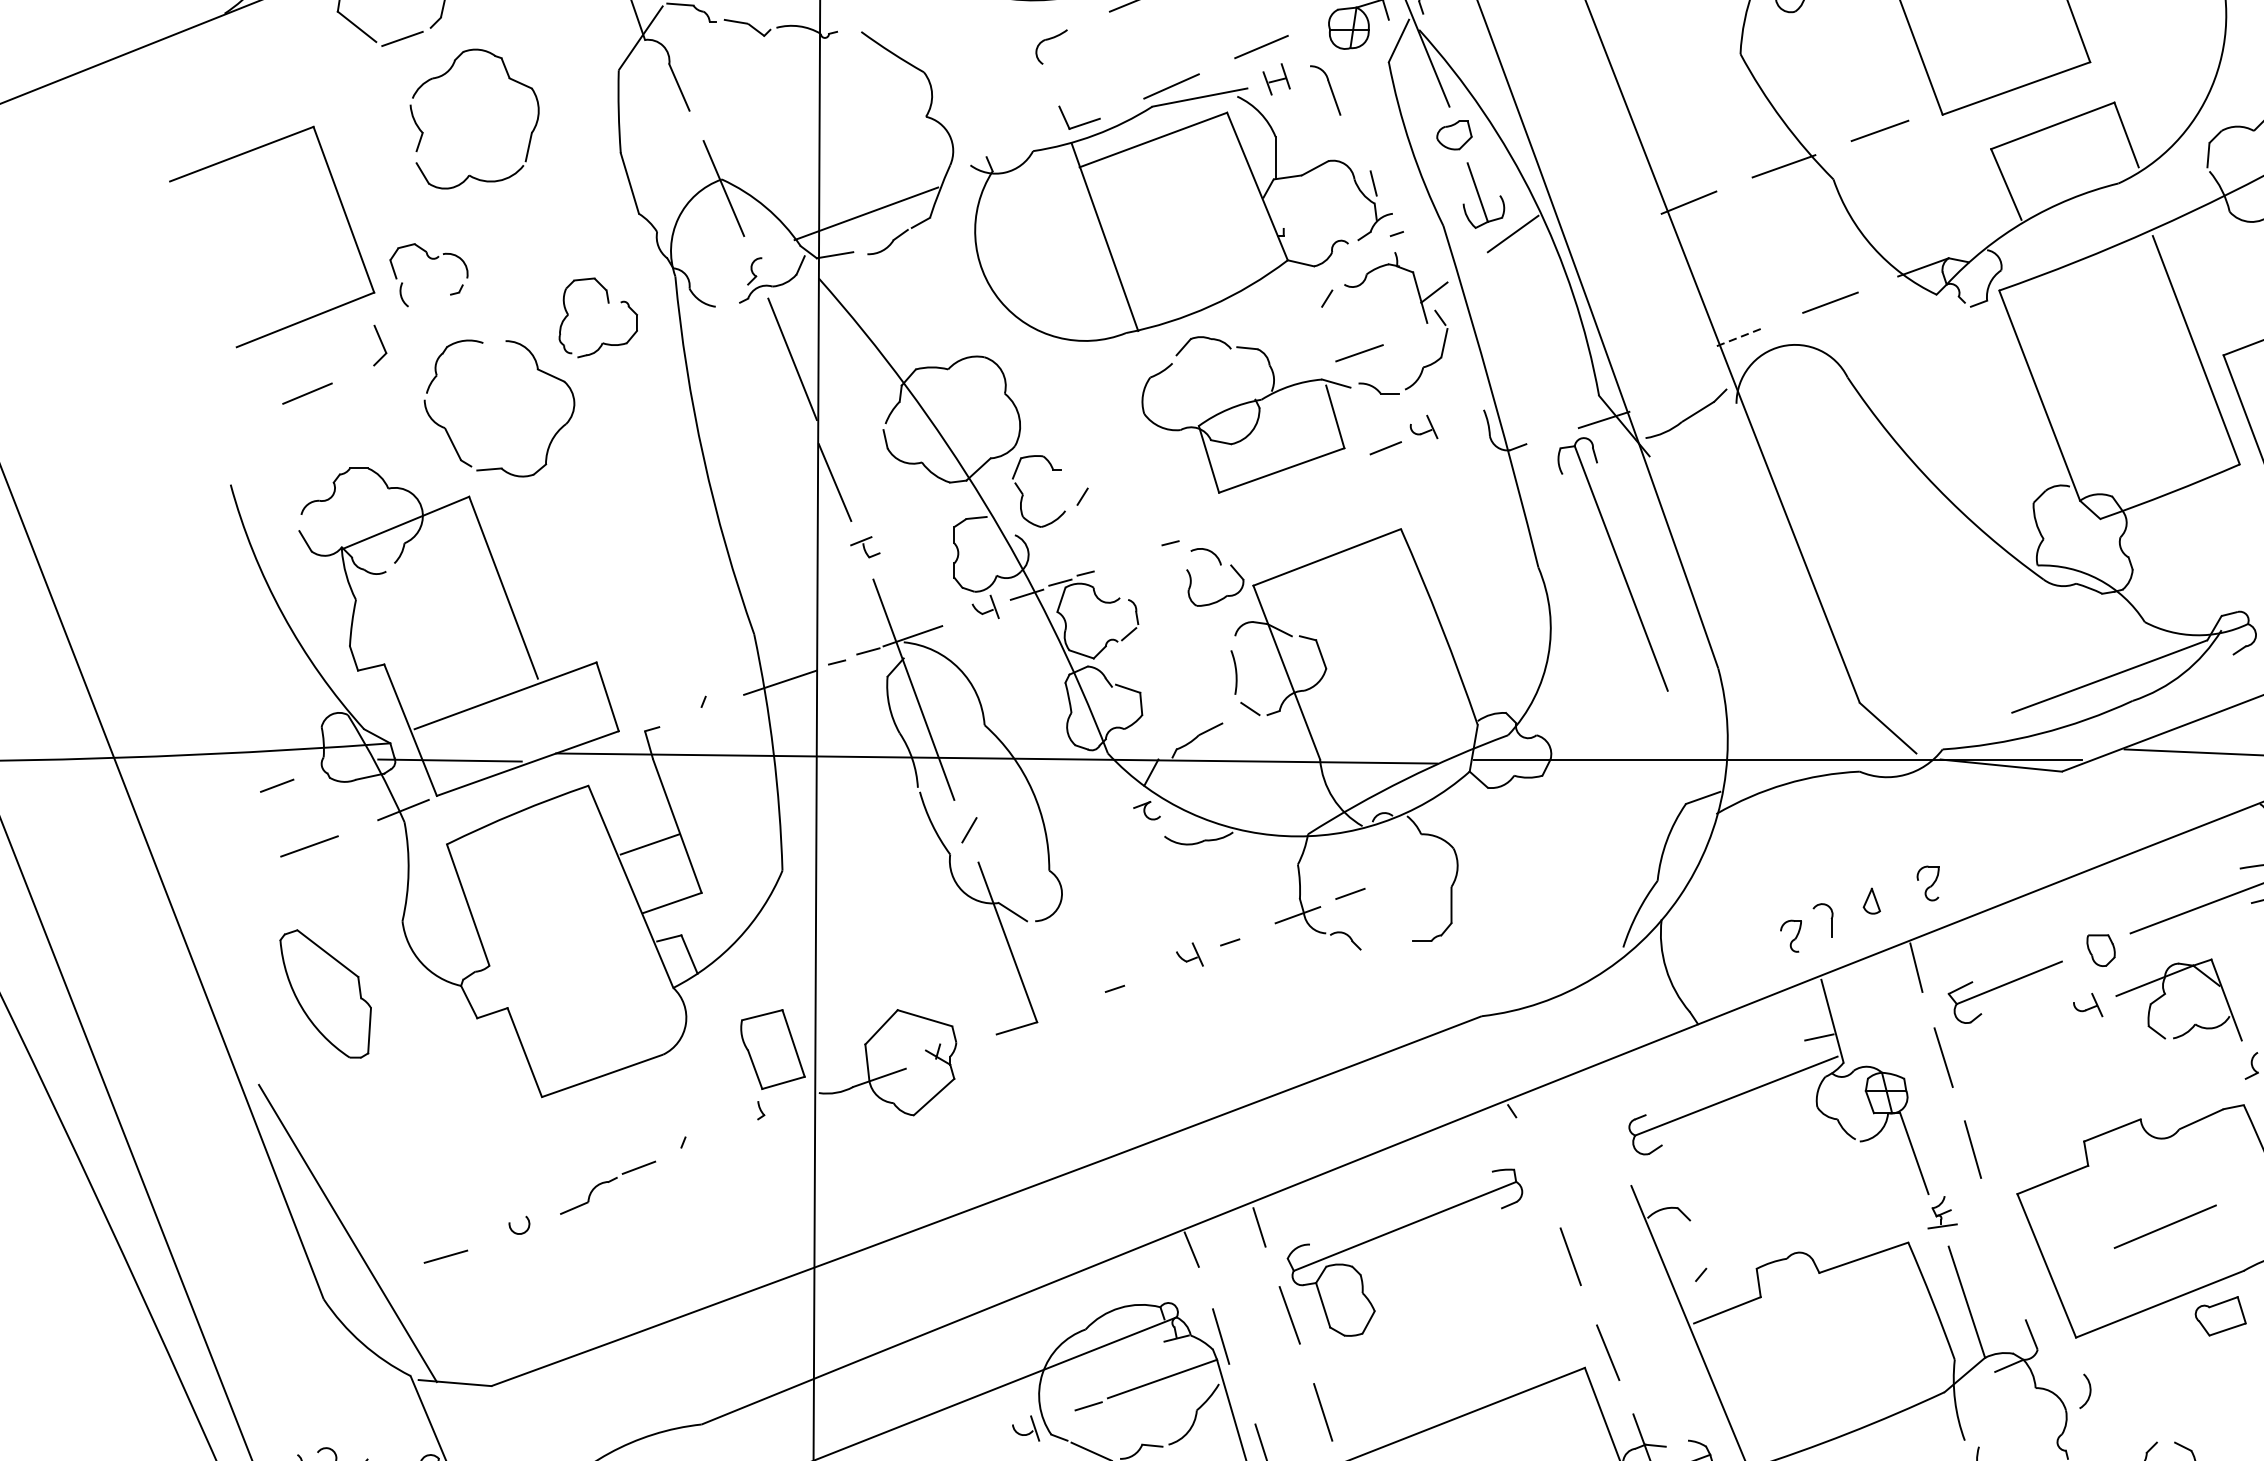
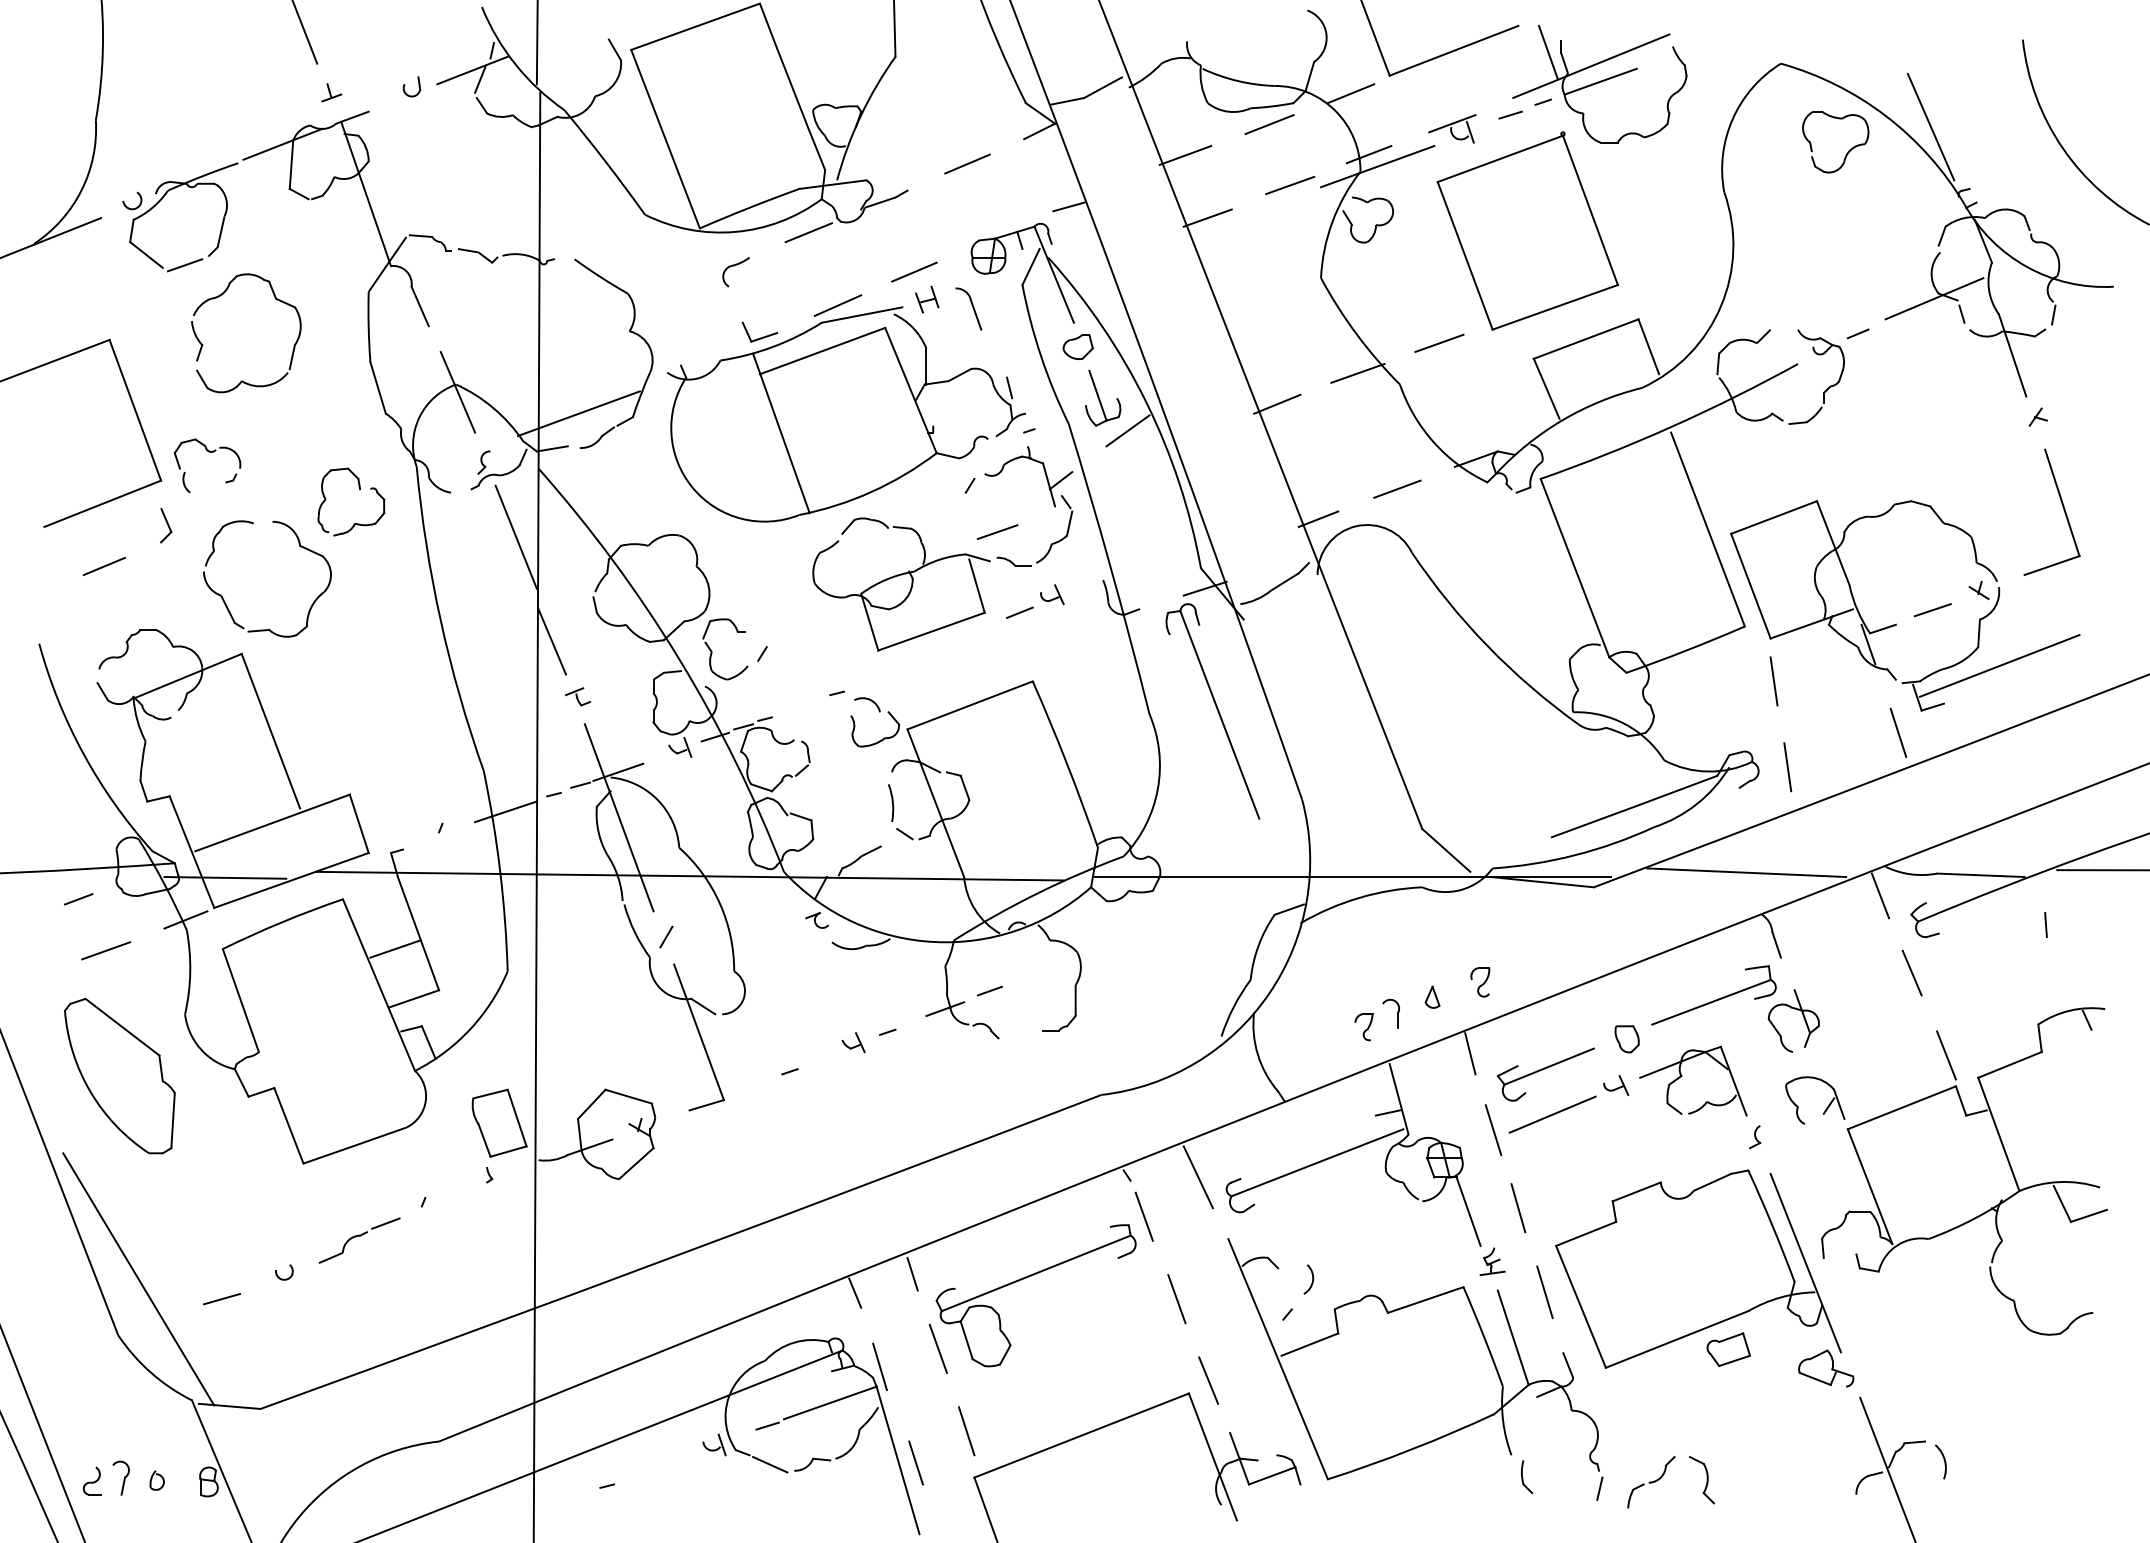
line: (1737, 338) -> (1318, 519), dashed -> solid
part: (325, 993) -> (119, 1075), size x1.43
line: (1595, 1113) -> (1197, 1177), added
line: (1531, 1159) -> (1143, 1216), added
line: (2165, 1226) -> (1552, 1114), moved
line: (2003, 1248) -> (1544, 1292), added
arc: (2089, 1391) -> (1312, 1279), moved

